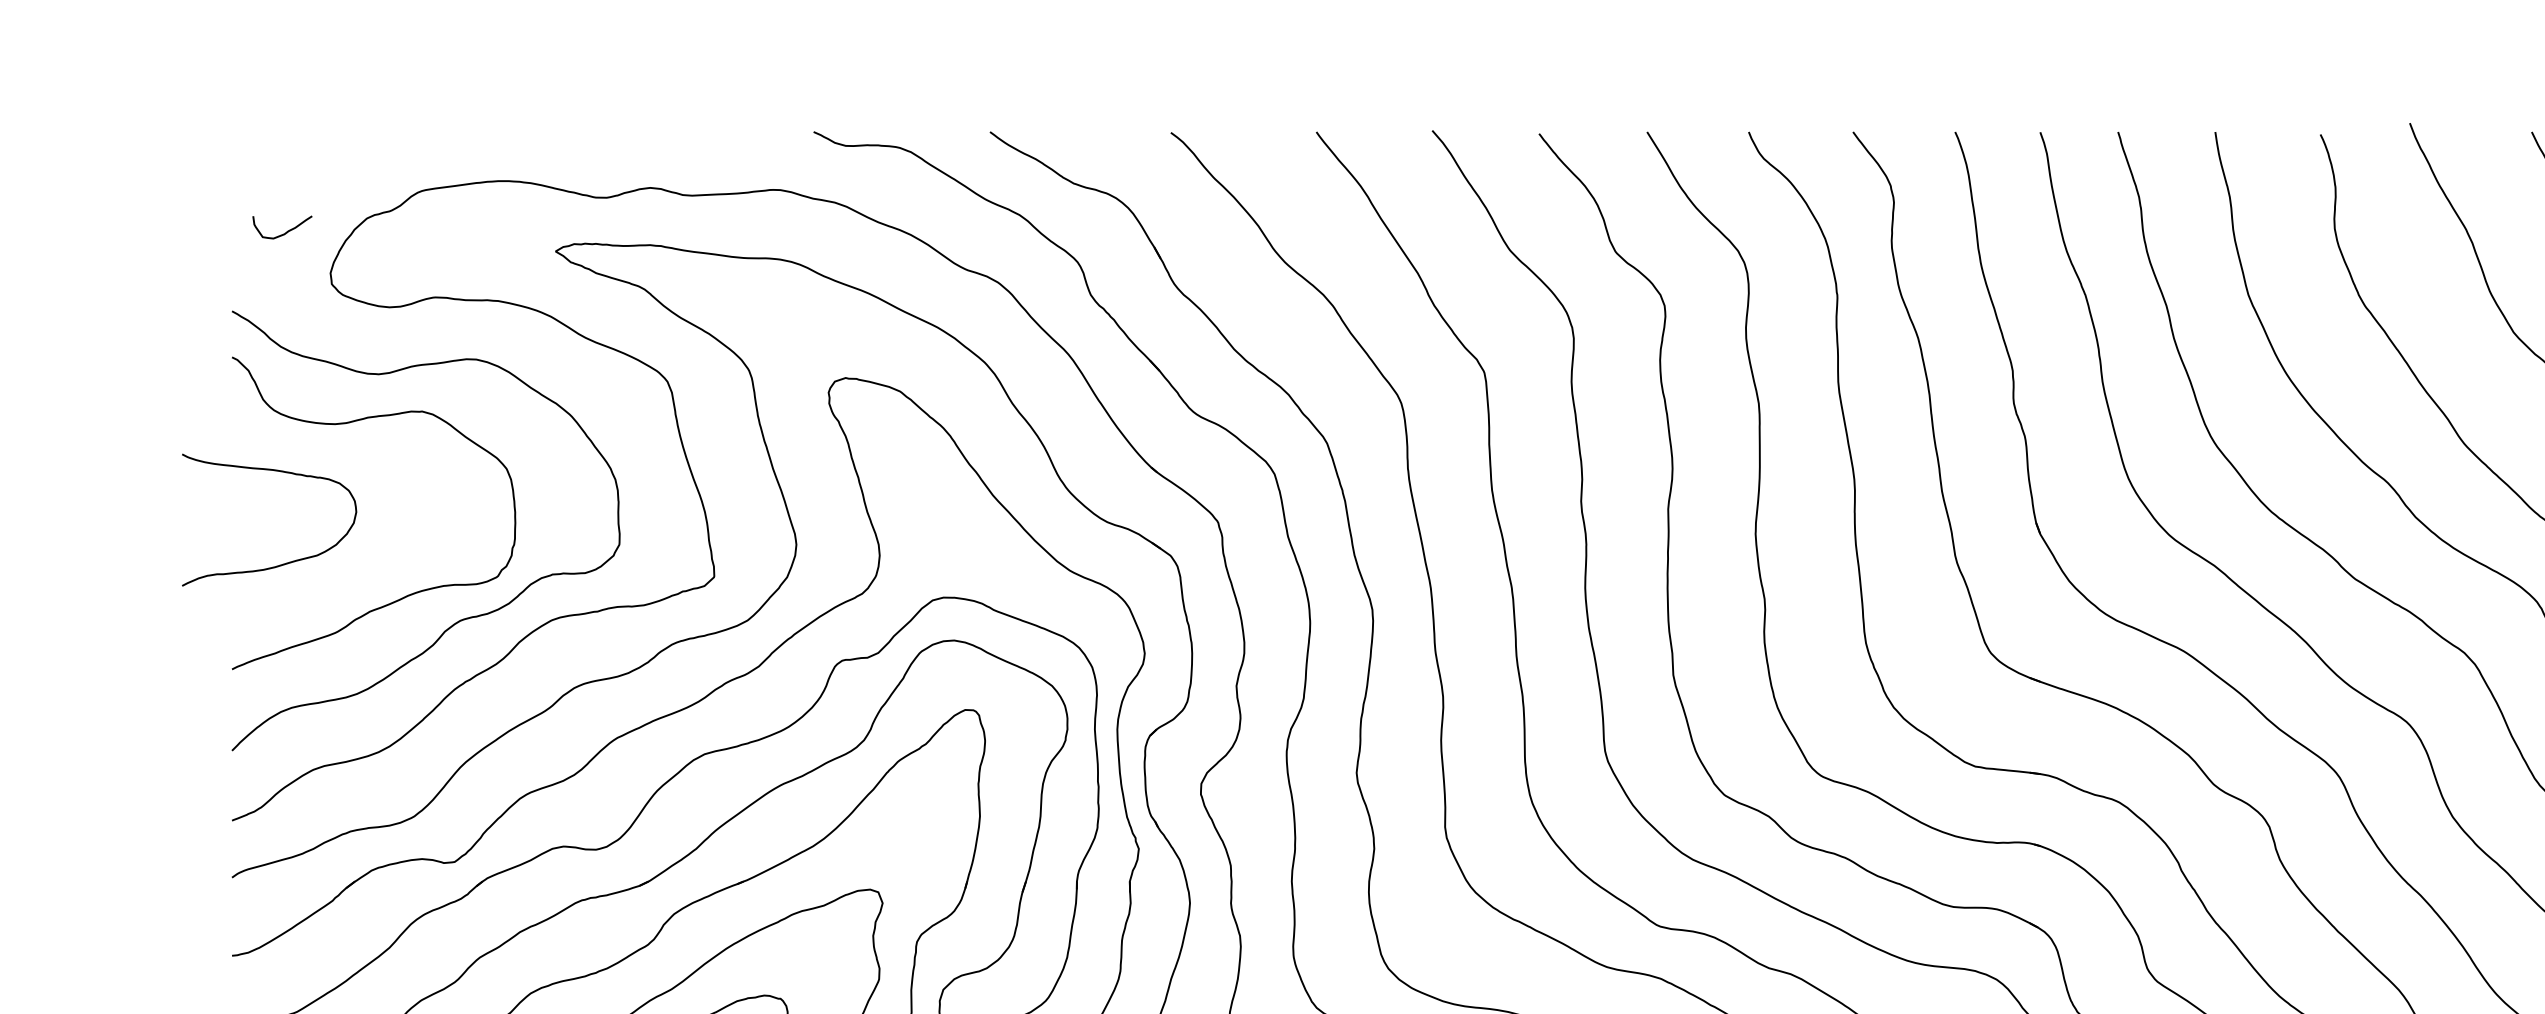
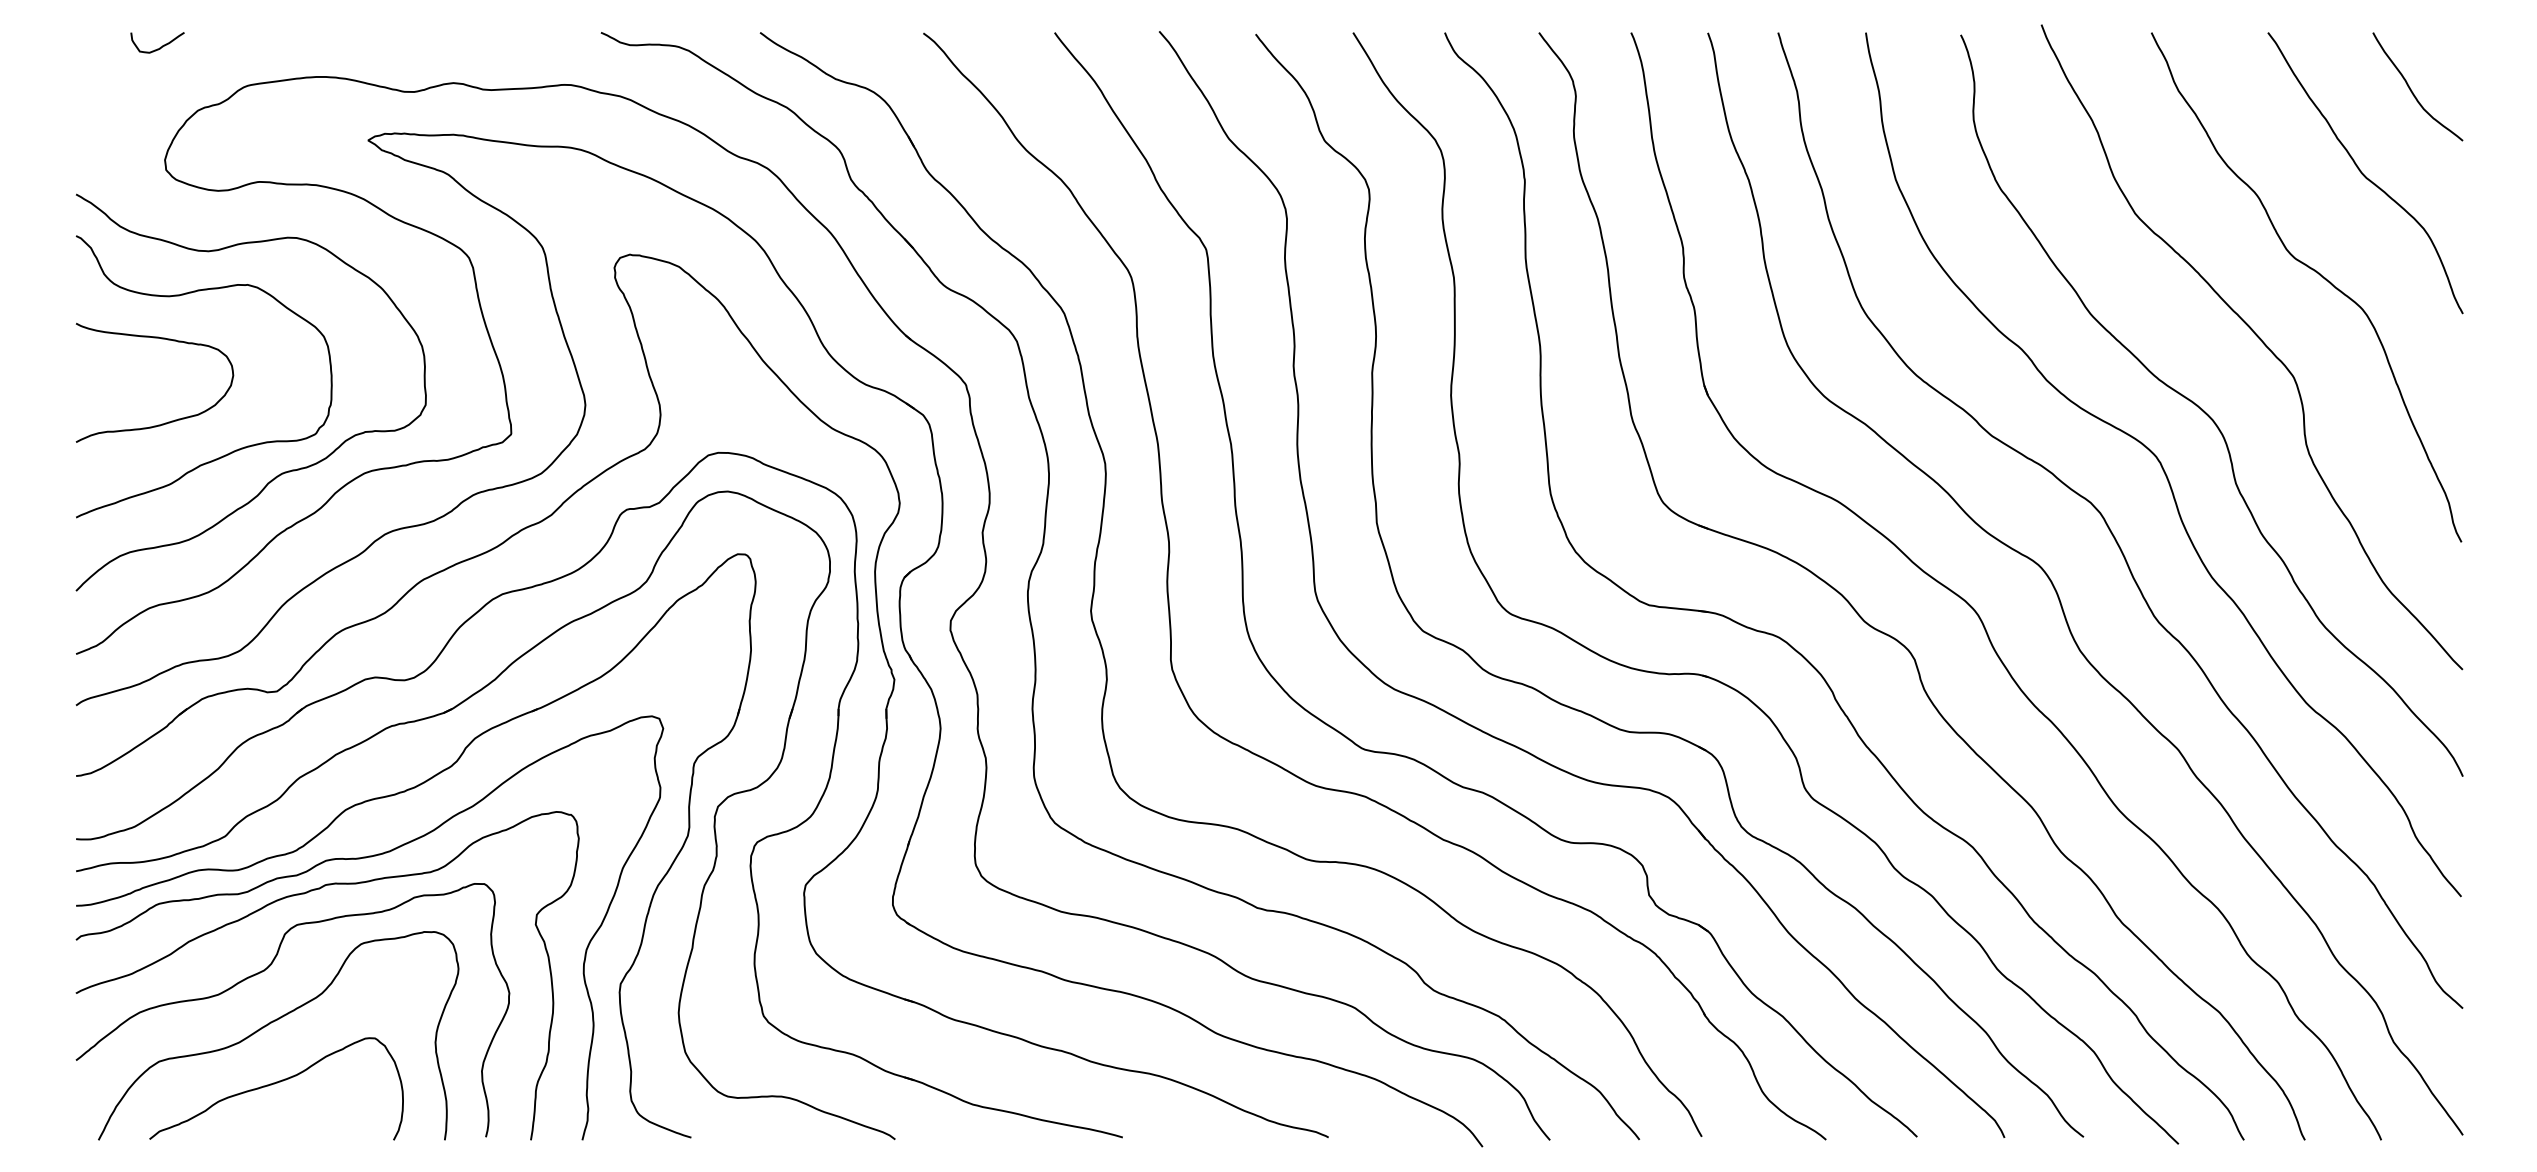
curve: (285, 231) -> (160, 46), moved
curve: (284, 562) -> (168, 421), moved

